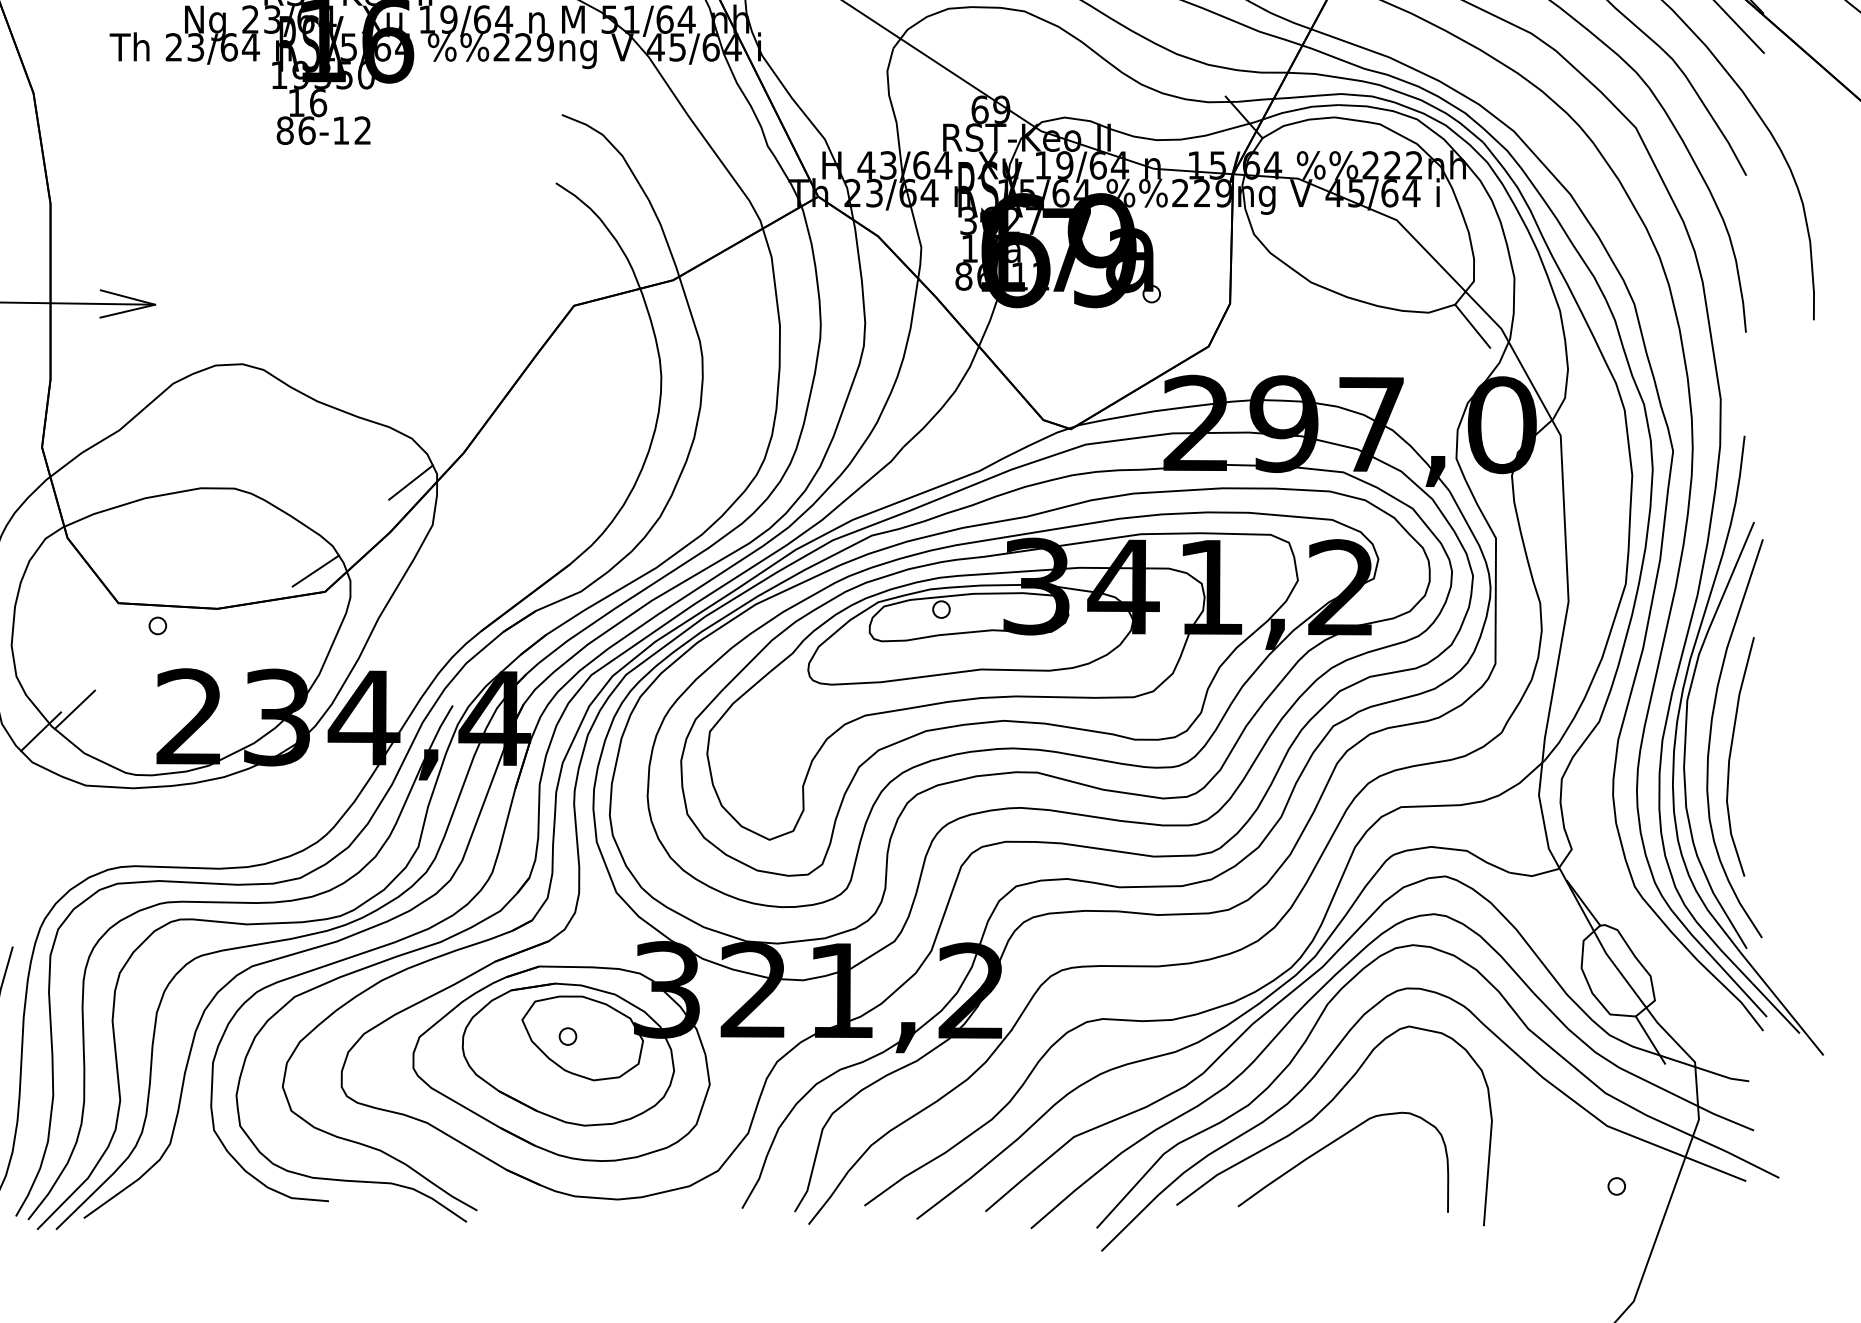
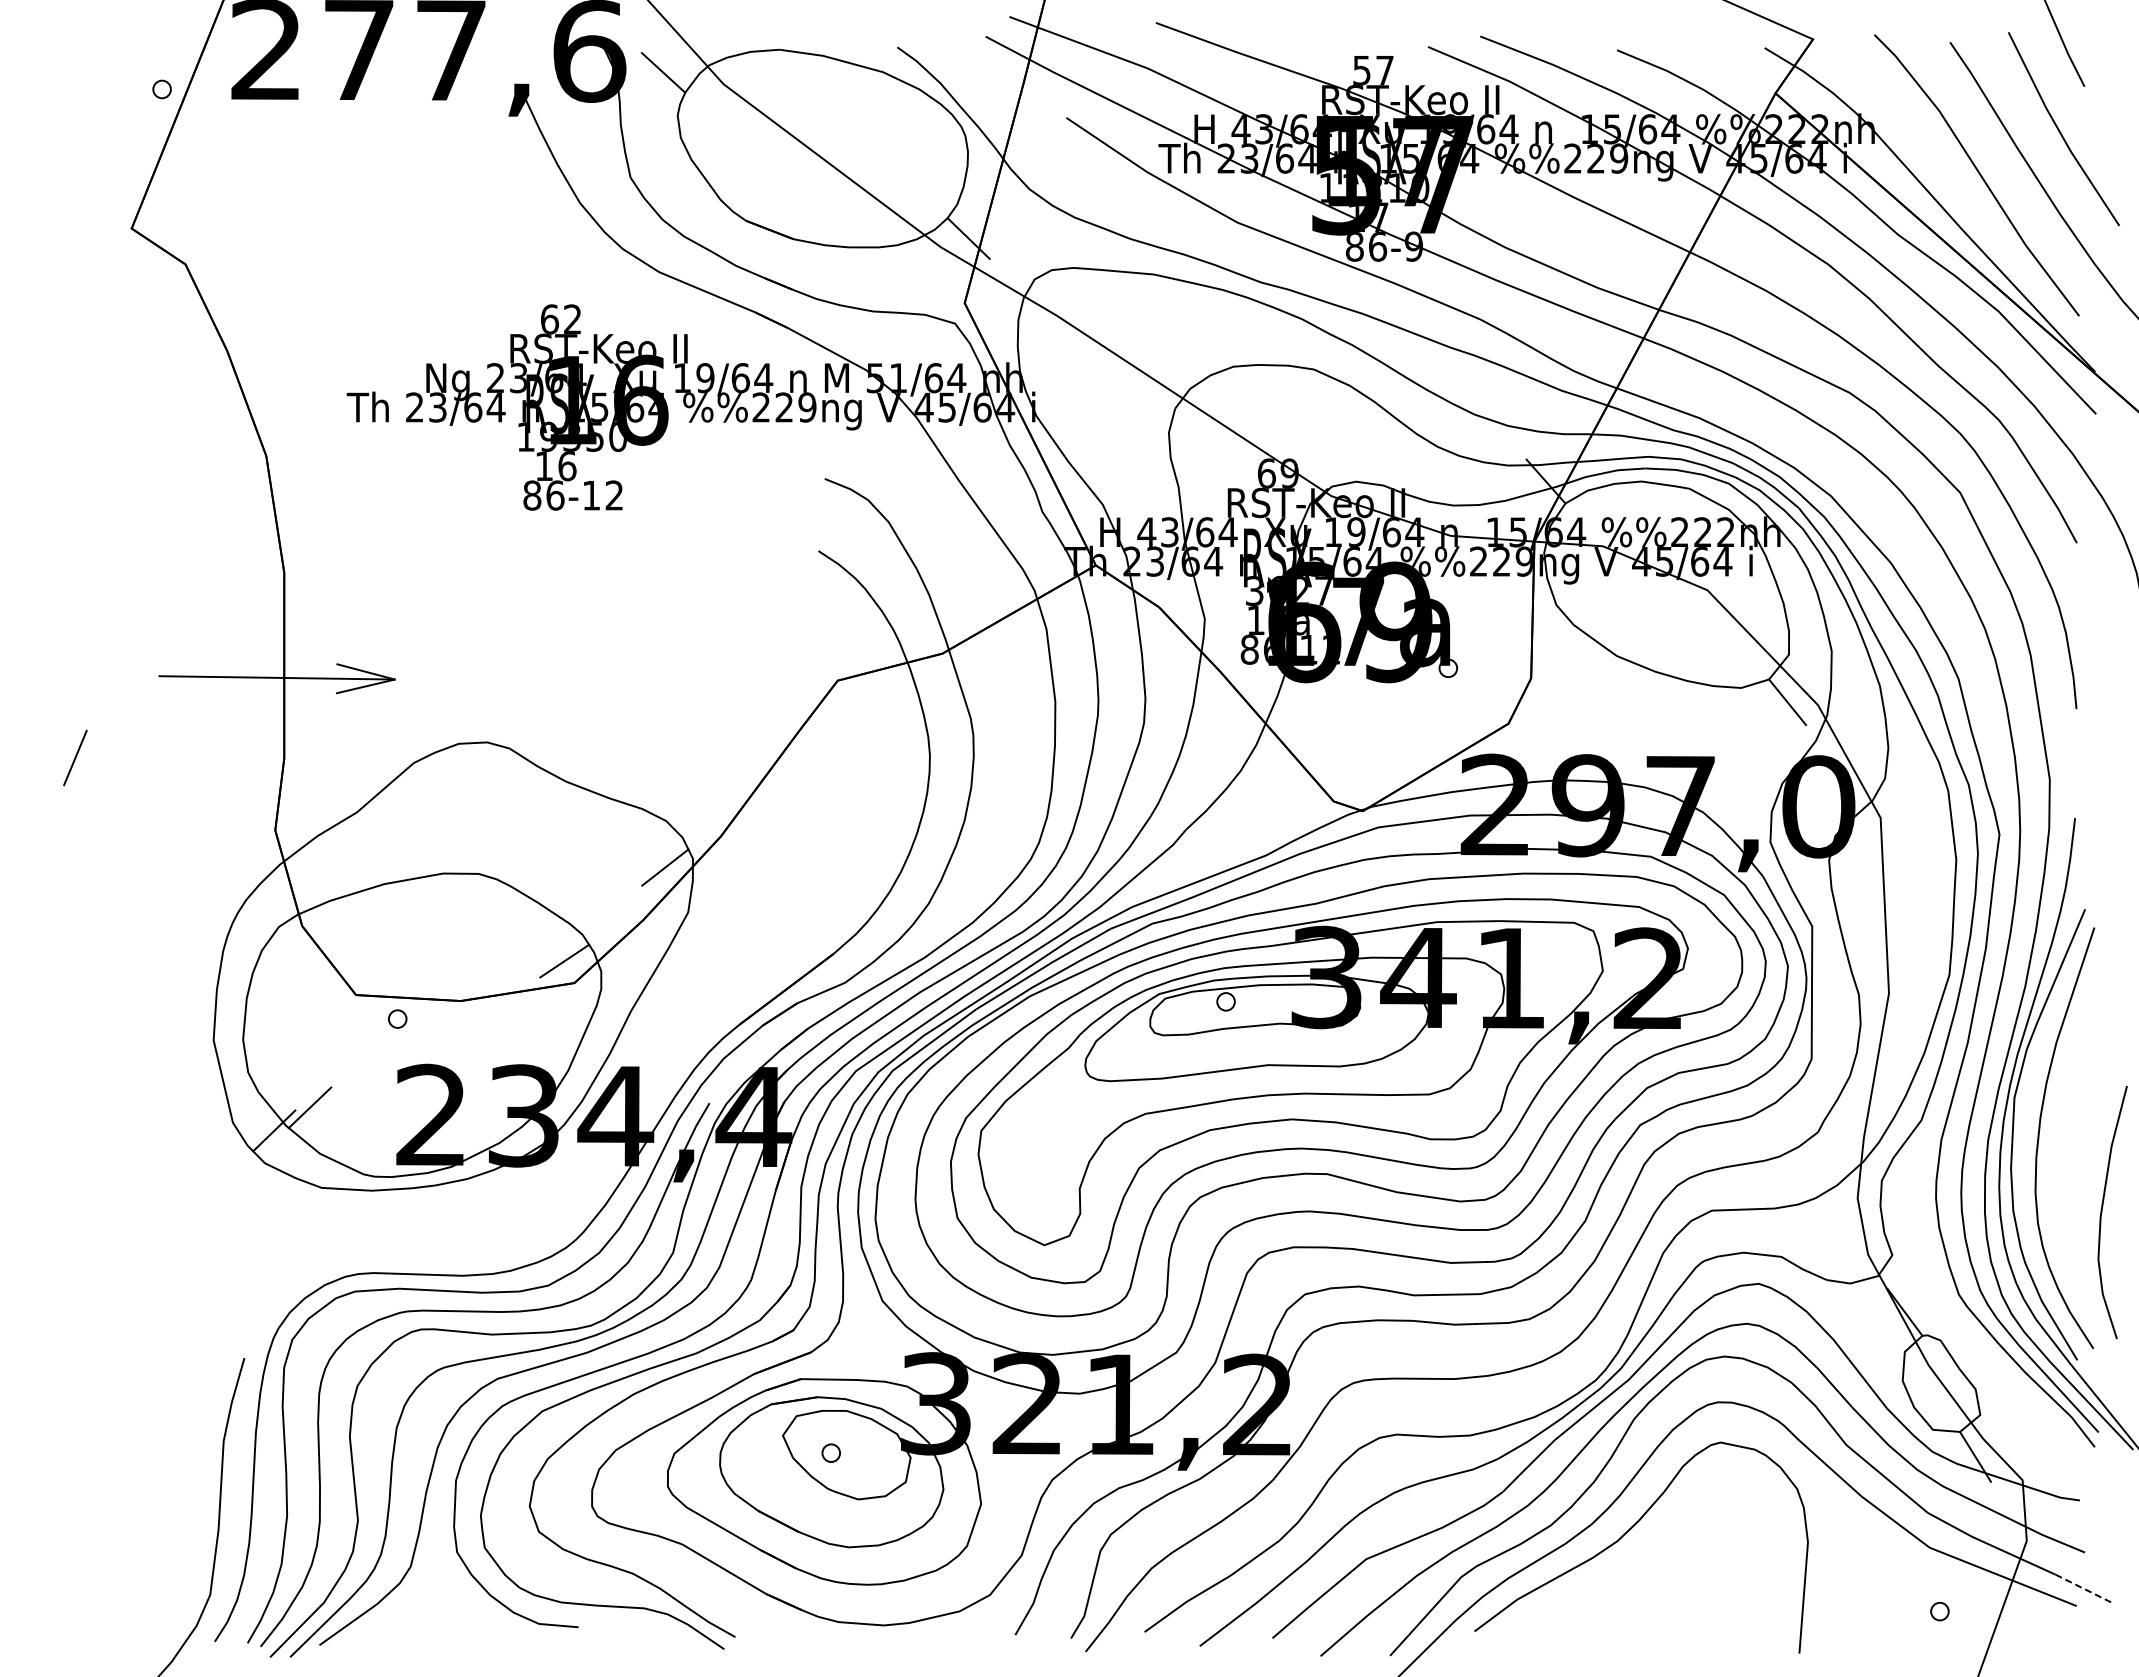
curve: (1730, 756) -> (2102, 1212), moved
curve: (1332, 1143) -> (1639, 1566), removed
line: (1753, 1164) -> (2084, 1588), solid -> dashed

